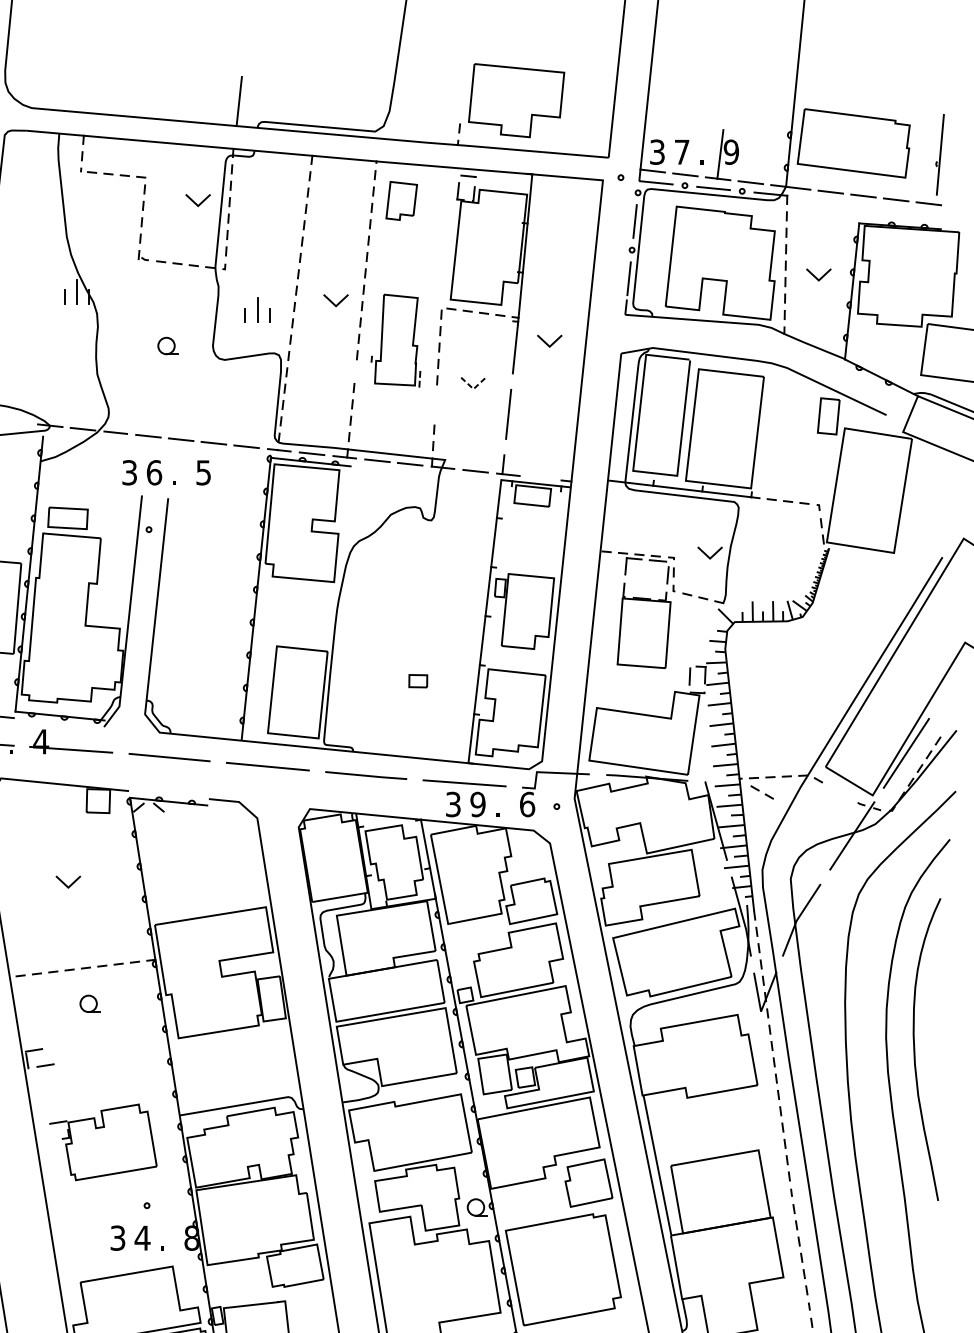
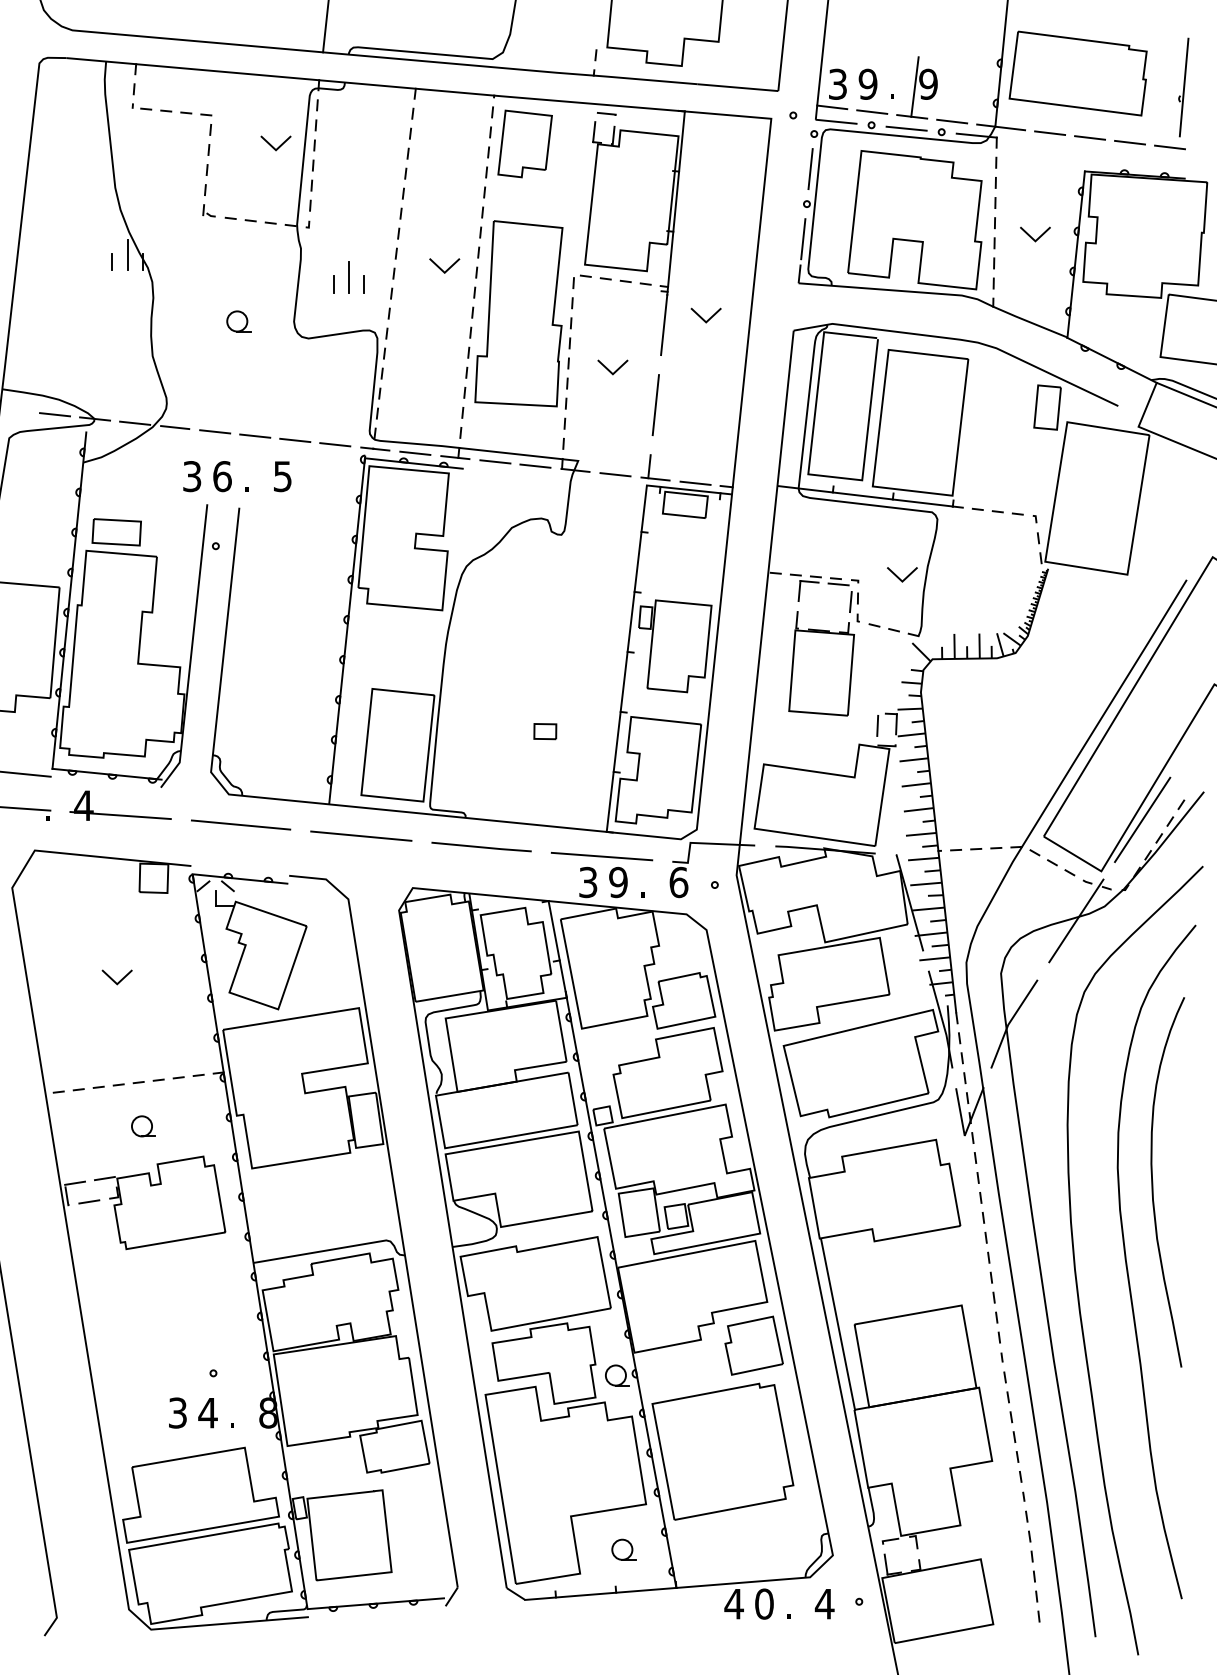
text: (681, 151) -> (867, 83), 7 -> 9
part: (401, 200) -> (524, 143), size x1.43
part: (395, 340) -> (517, 314), size x1.67
line: (473, 389) -> (612, 374), dashed -> solid
line: (17, 422) -> (55, 414), added
line: (541, 477) -> (695, 482), added
part: (762, 792) -> (1061, 867), moved
part: (186, 860) -> (261, 950), added
part: (103, 1142) -> (160, 1202), moved

